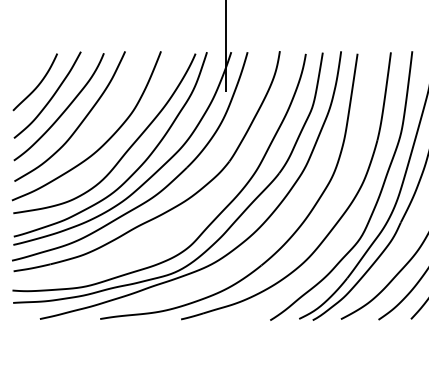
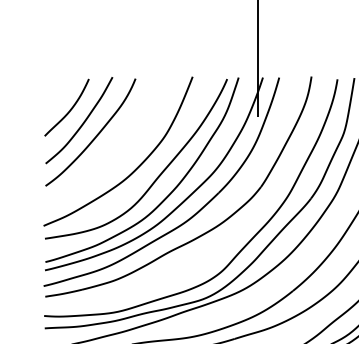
curve: (79, 123) -> (111, 148), removed

